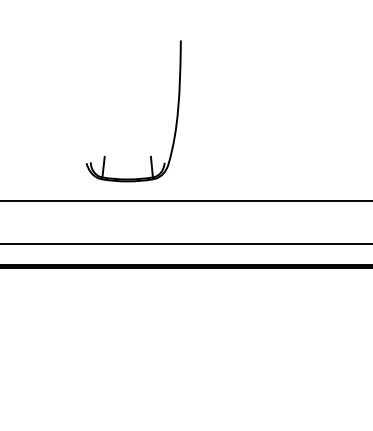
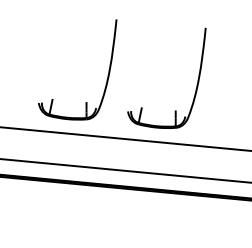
part: (297, 118) -> (196, 84), added

